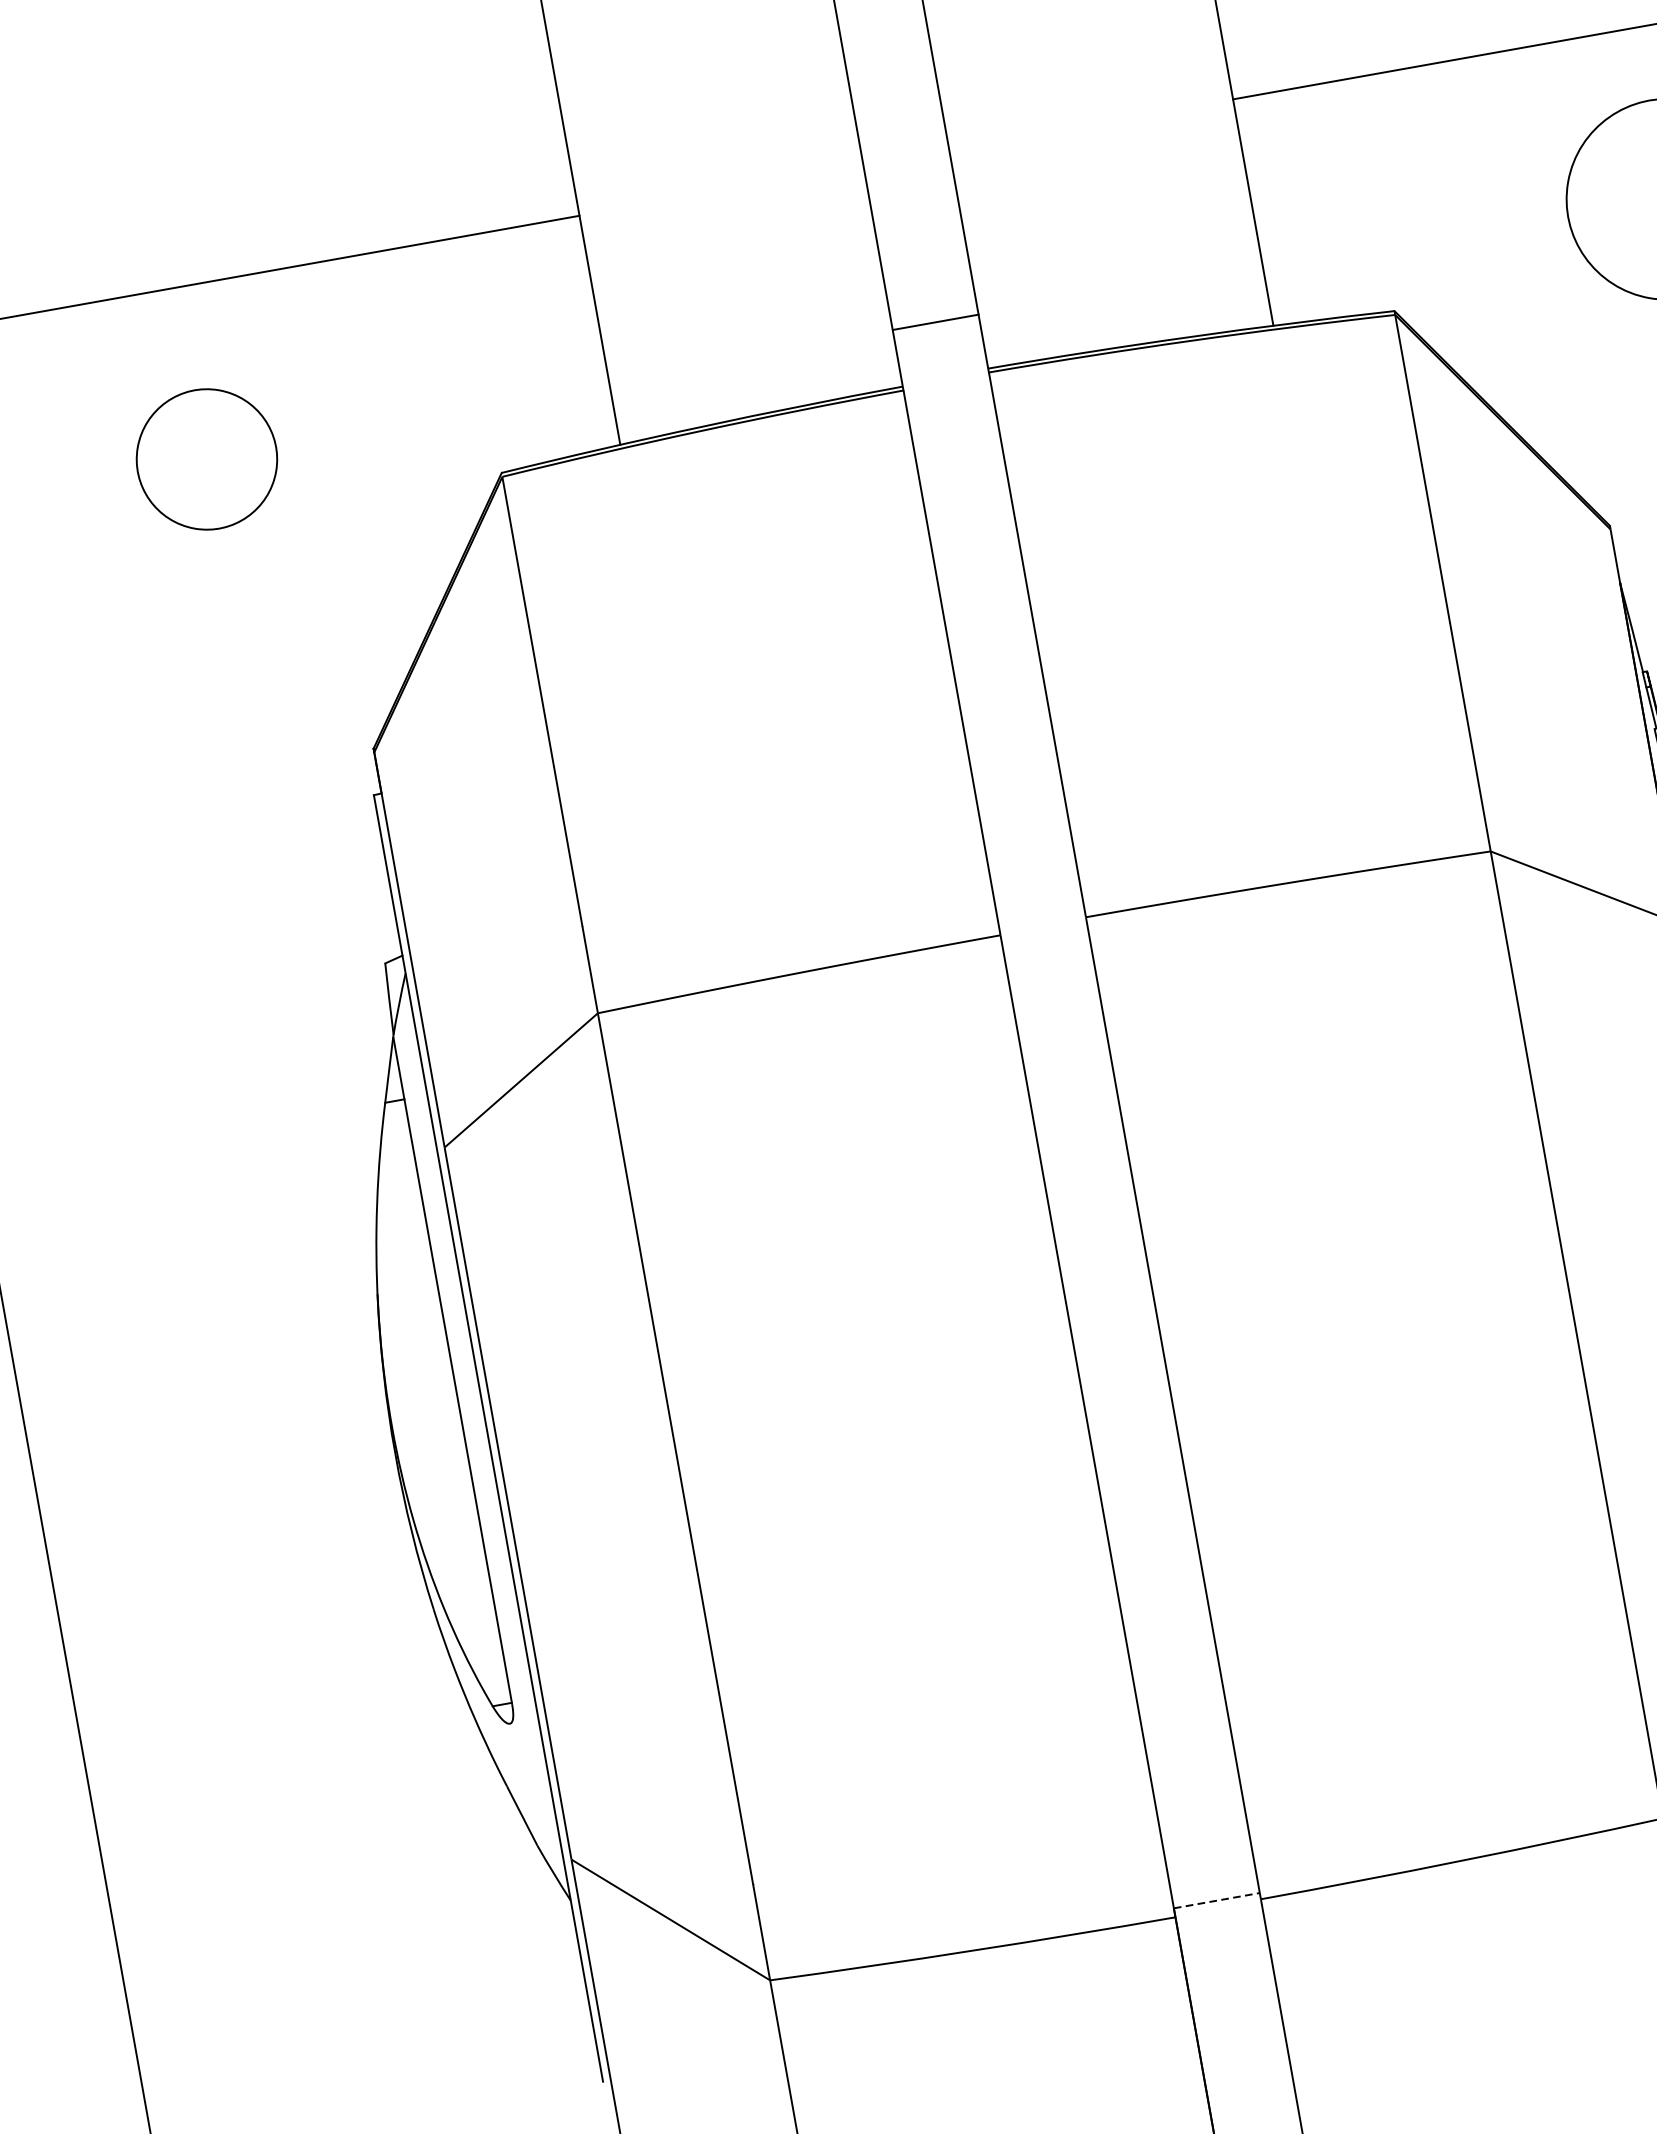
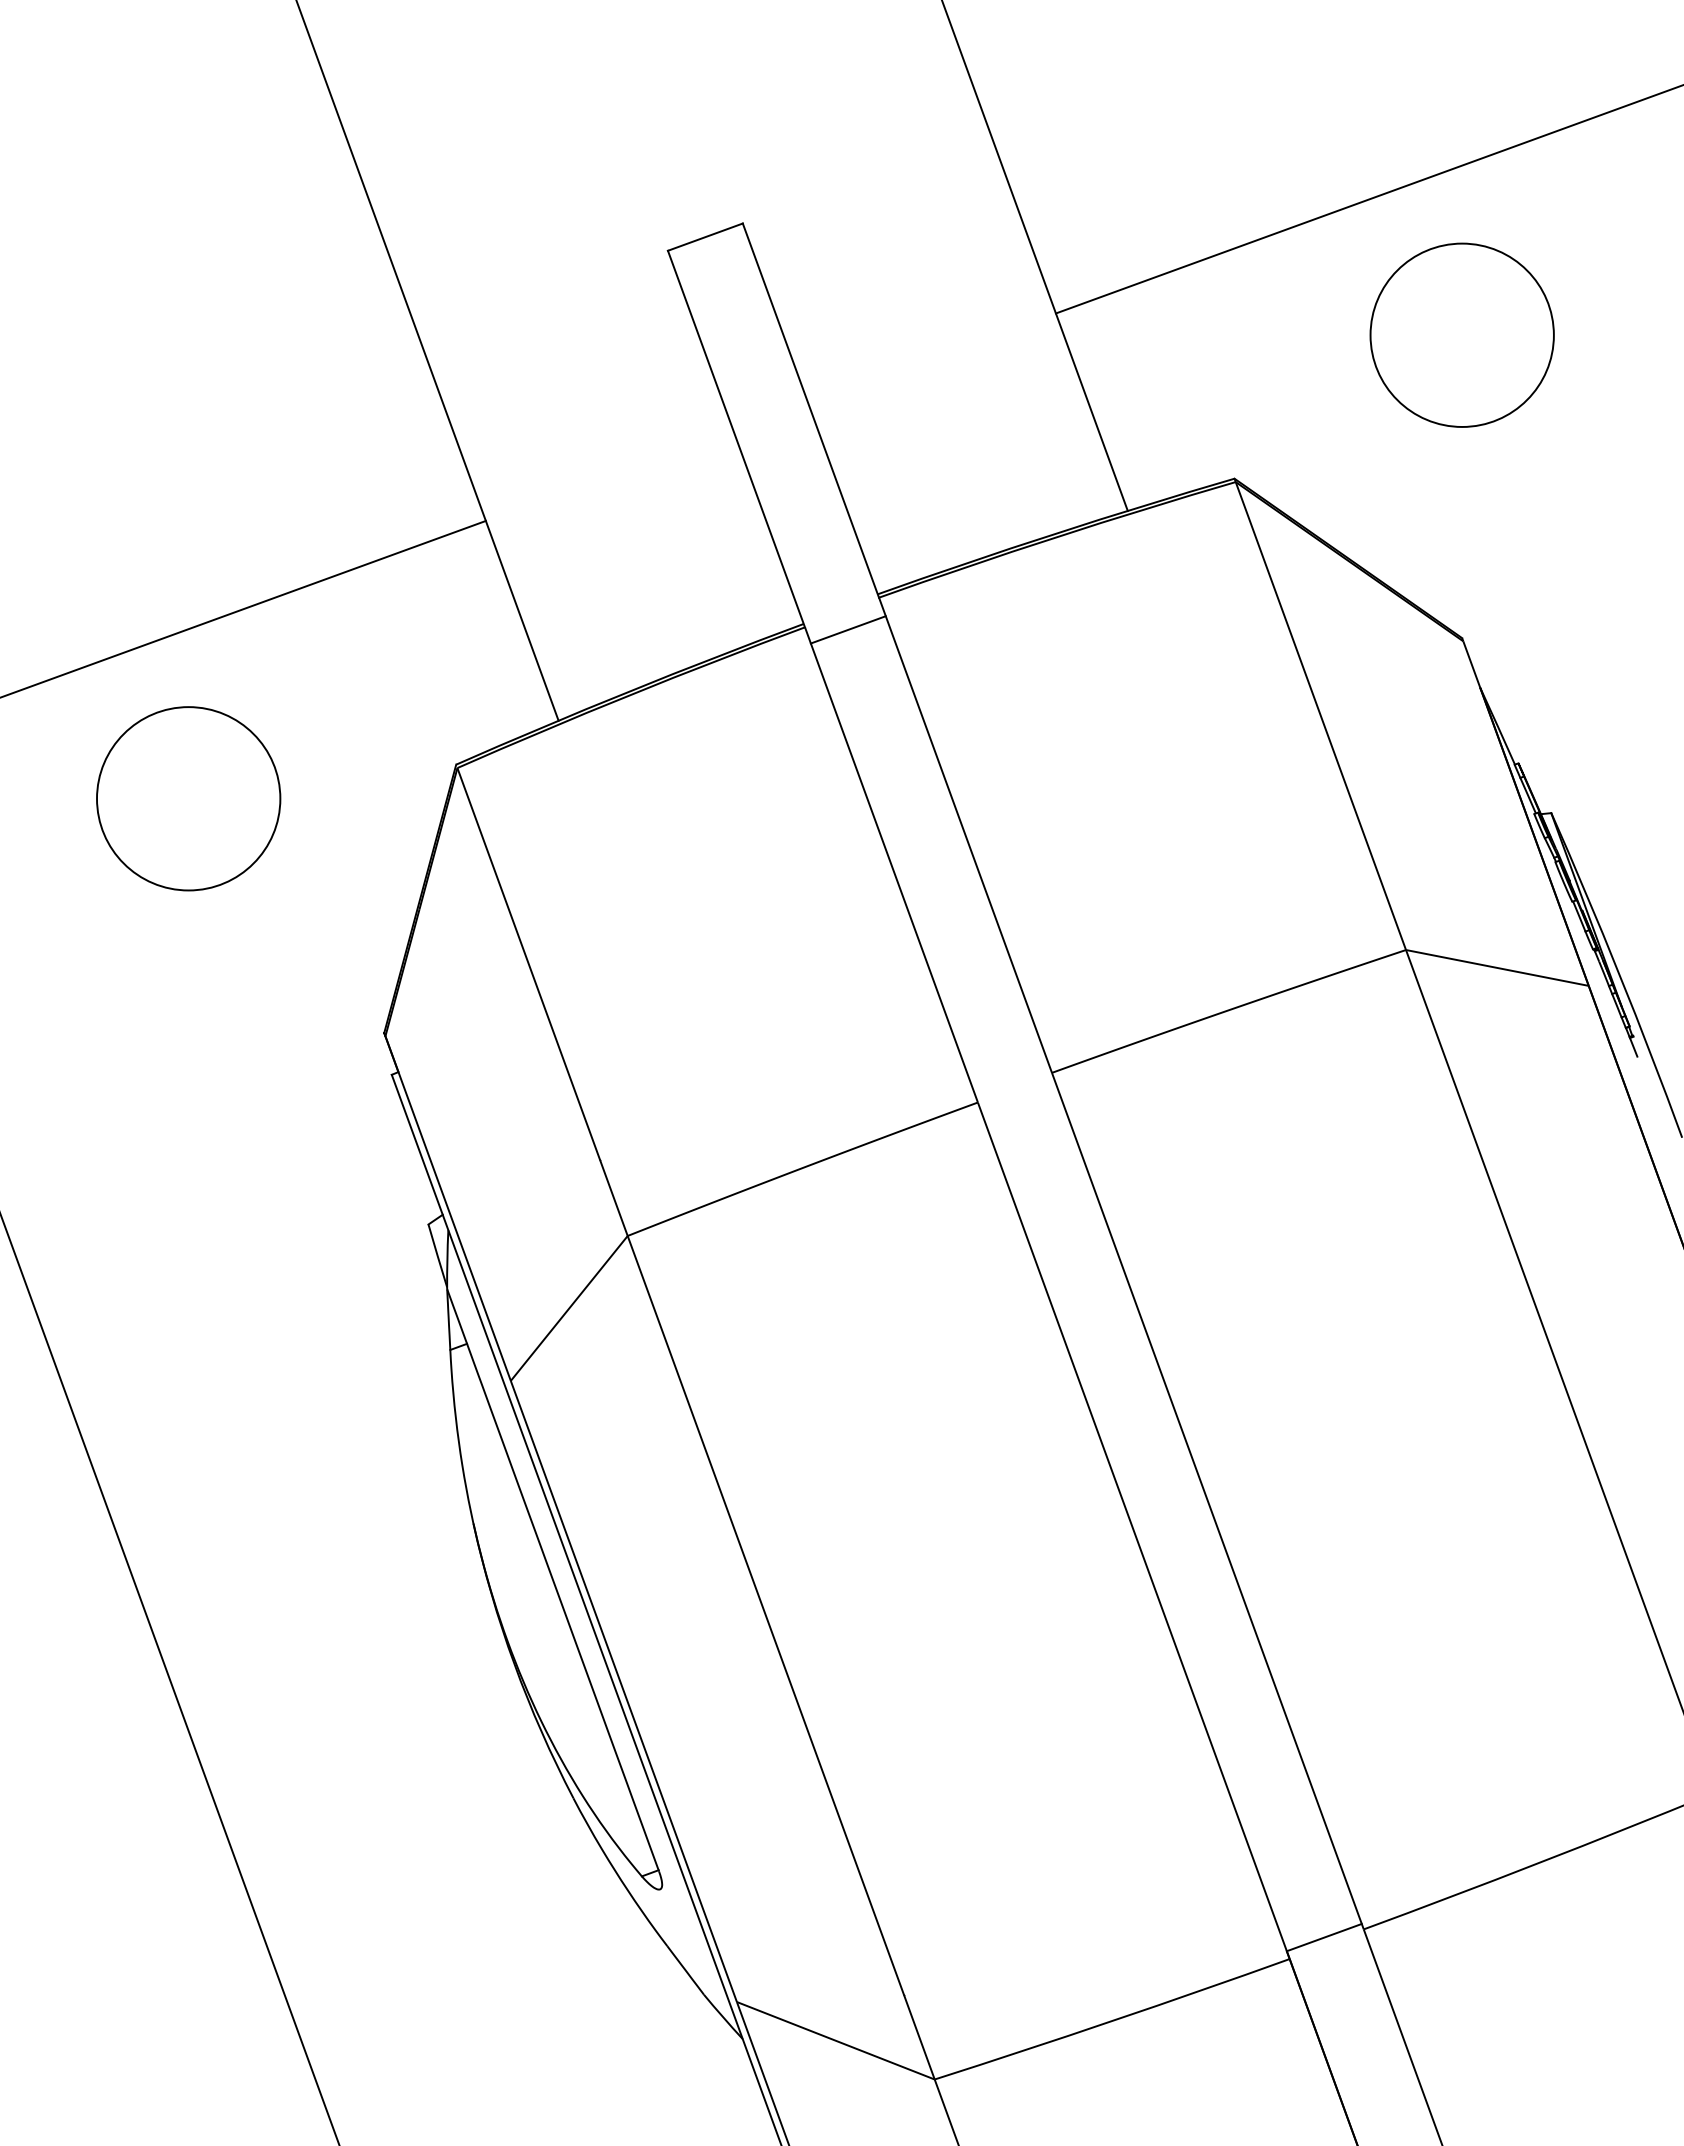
line: (934, 321) -> (847, 629), moved
circle: (206, 459) -> (188, 798), size x1.43
line: (1217, 1900) -> (1324, 1937), dashed -> solid

